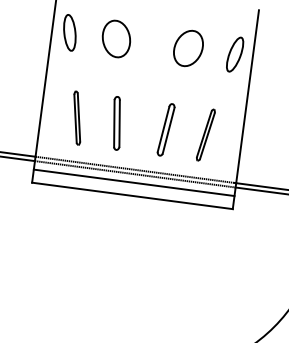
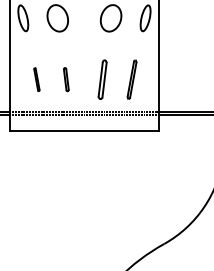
part: (76, 117) -> (36, 79), size x0.6
part: (117, 123) -> (66, 79), size x0.6
line: (134, 183) -> (84, 121), removed

